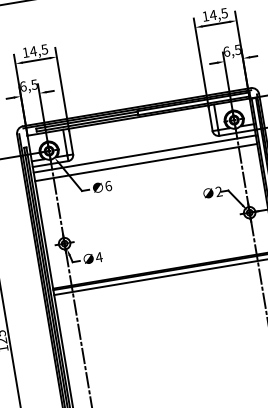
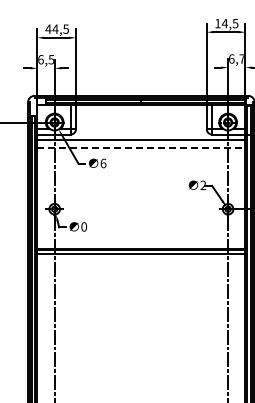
text: (237, 49) -> (241, 58), 6,5 -> 6,7
text: (25, 51) -> (48, 28), 14,5 -> 44,5
line: (146, 162) -> (141, 147), solid -> dashed
text: (99, 256) -> (84, 226), 4 -> 0

